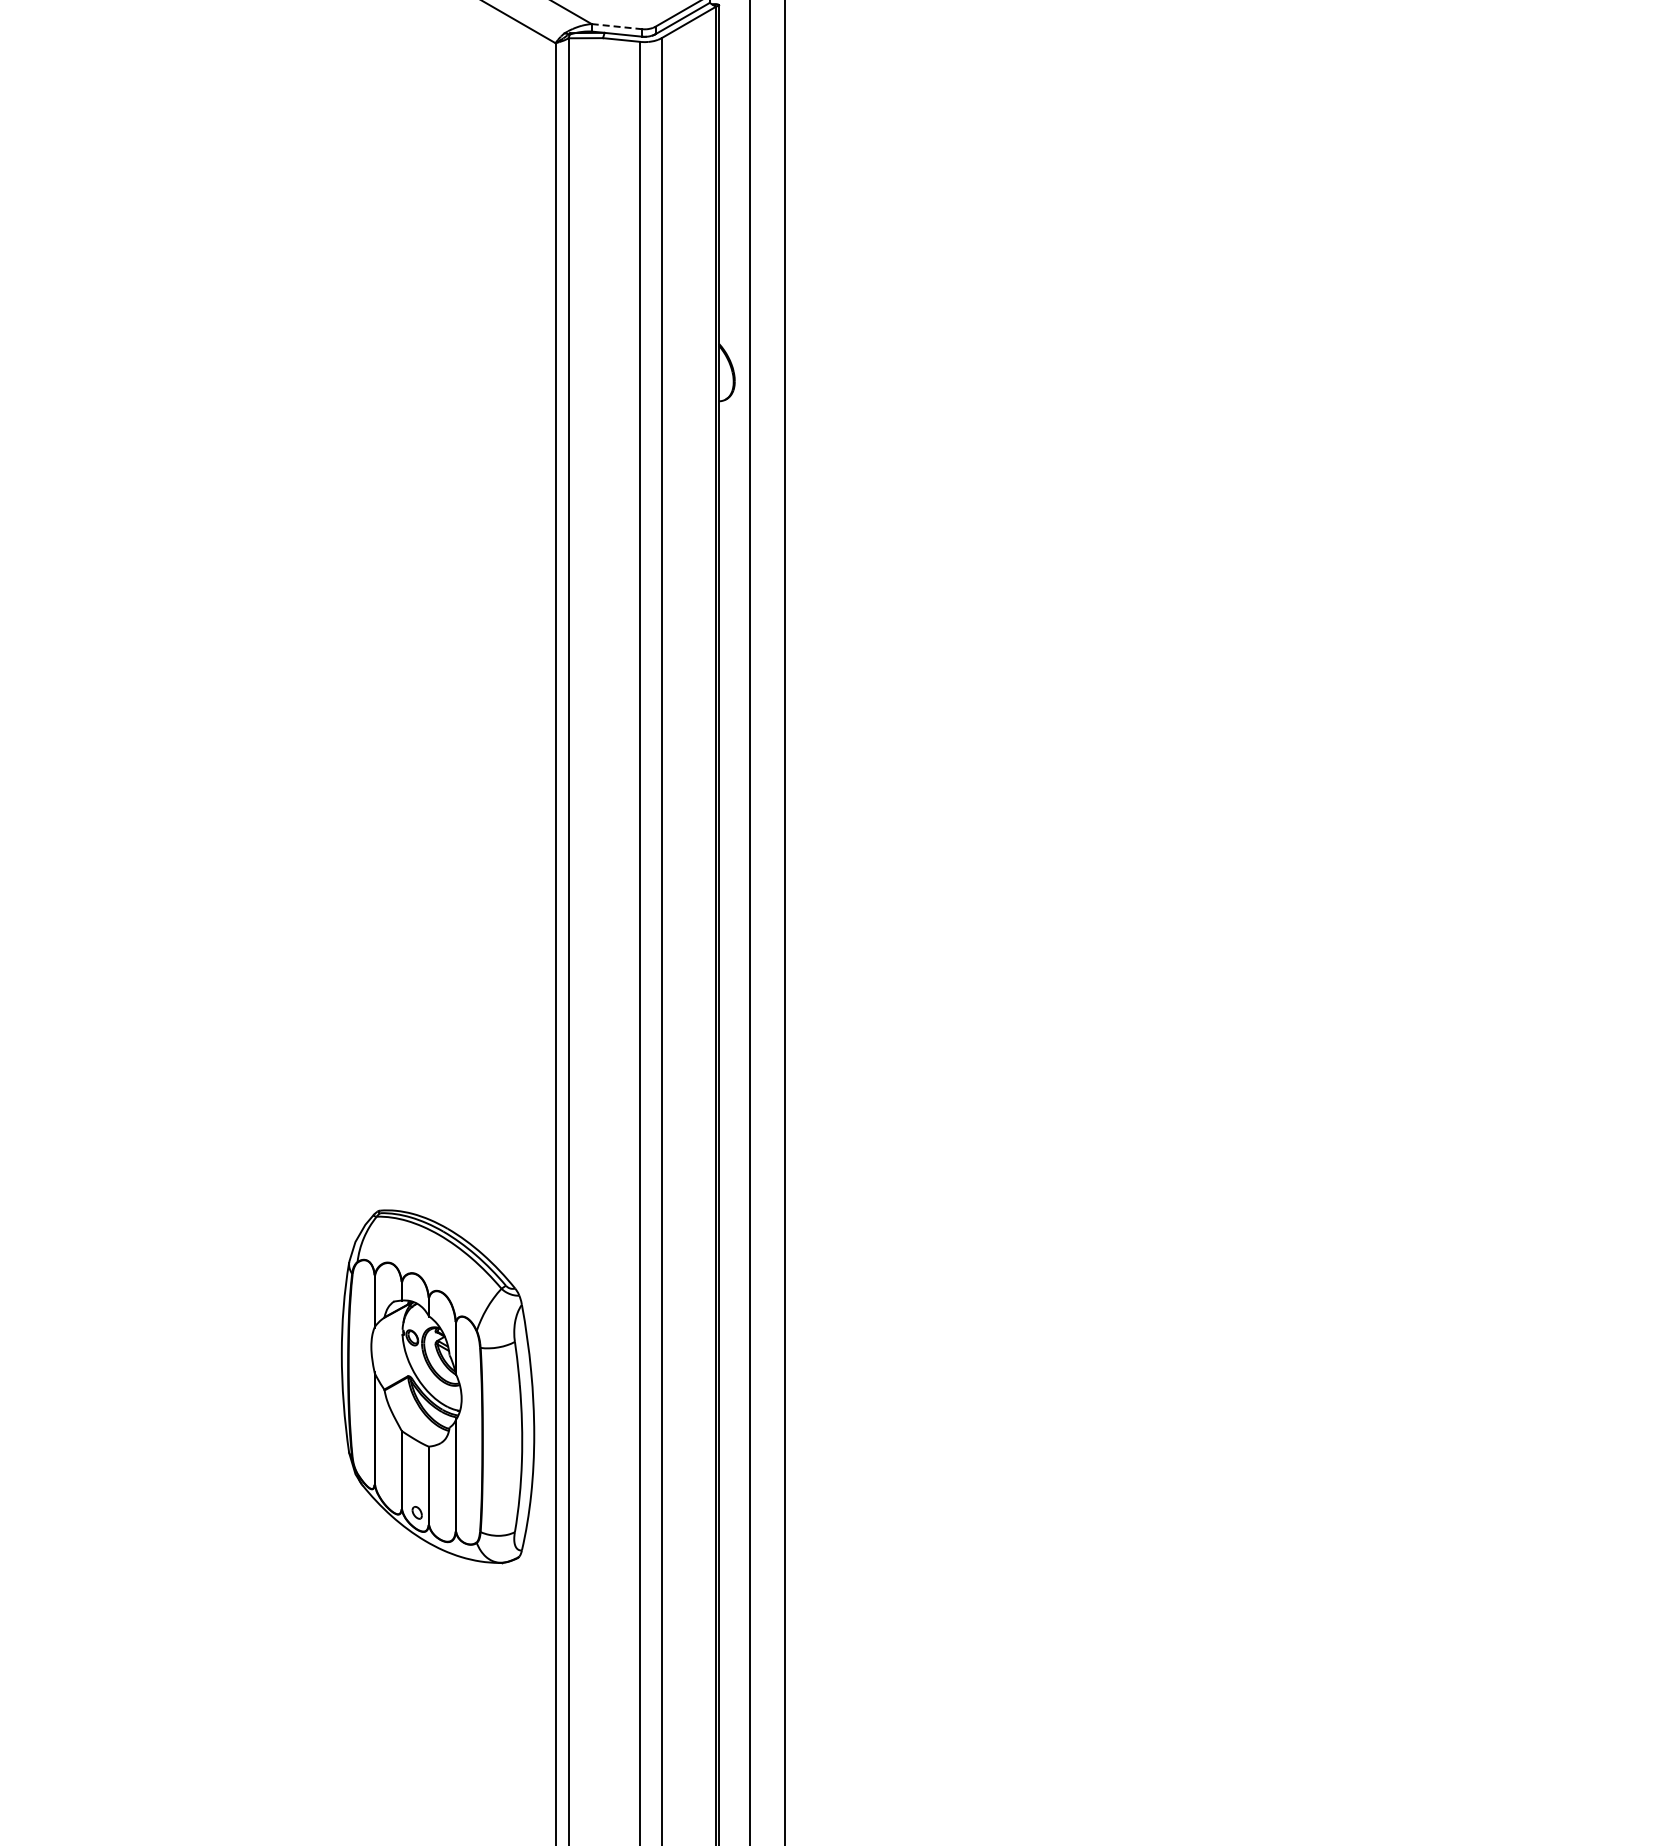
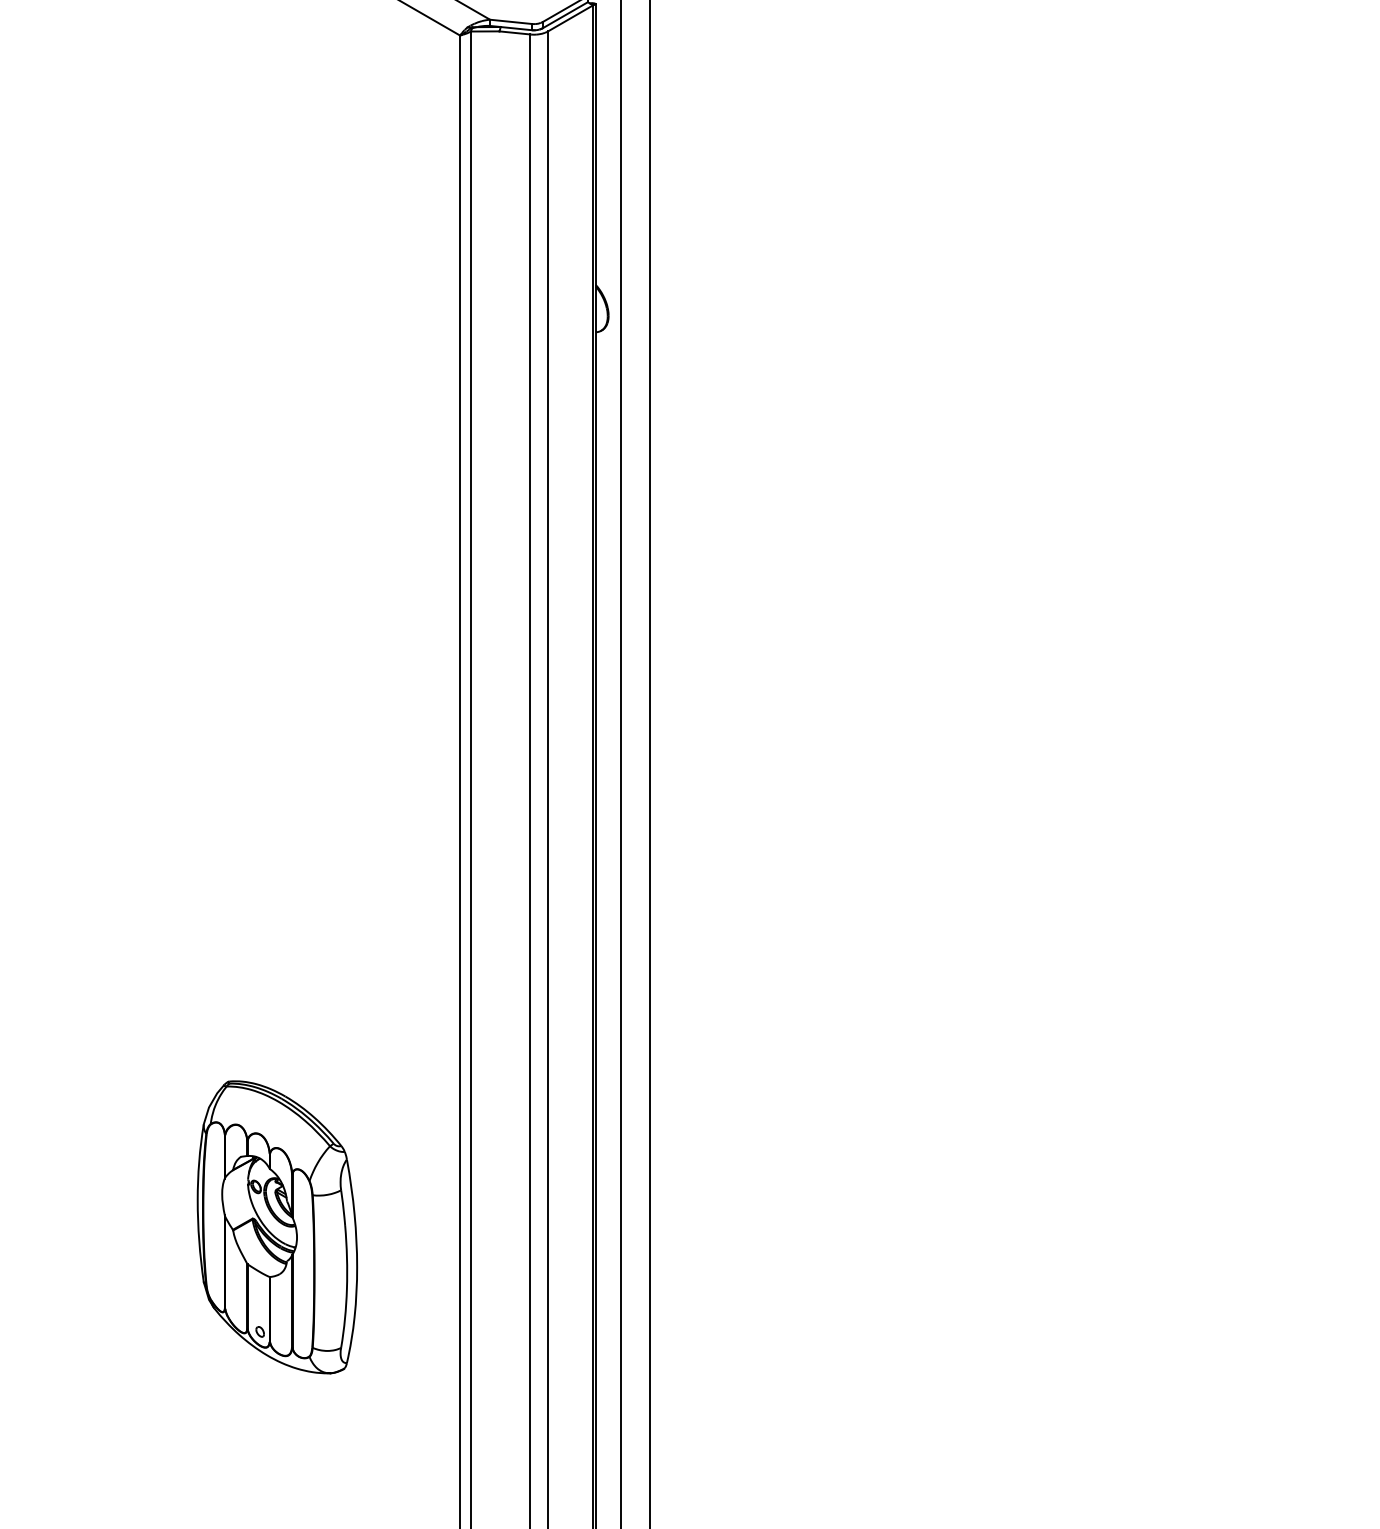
line: (617, 26) -> (511, 21), dashed -> solid
part: (437, 1386) -> (276, 1227), moved

